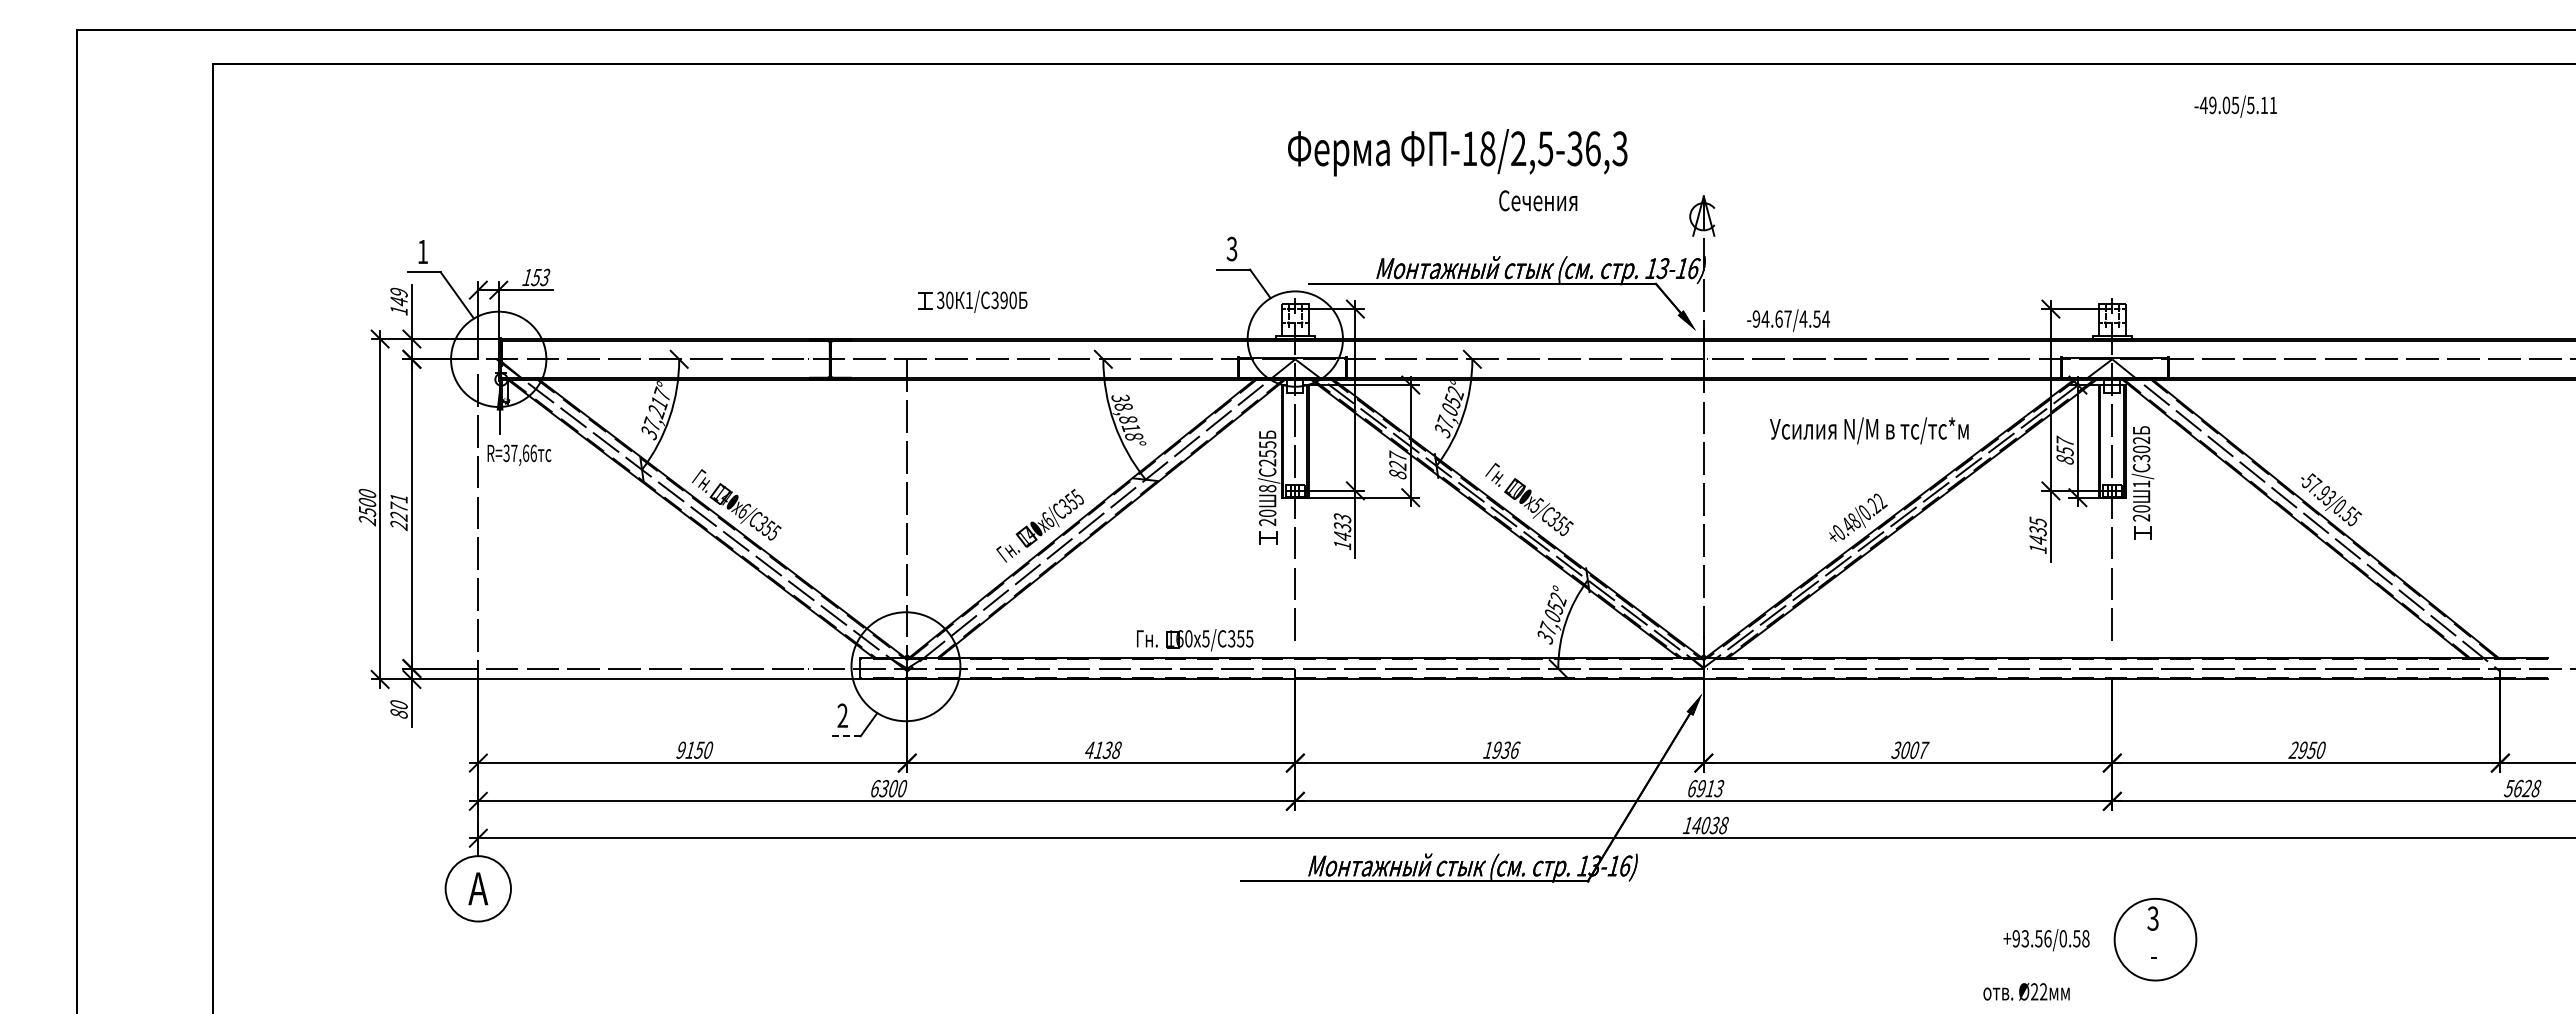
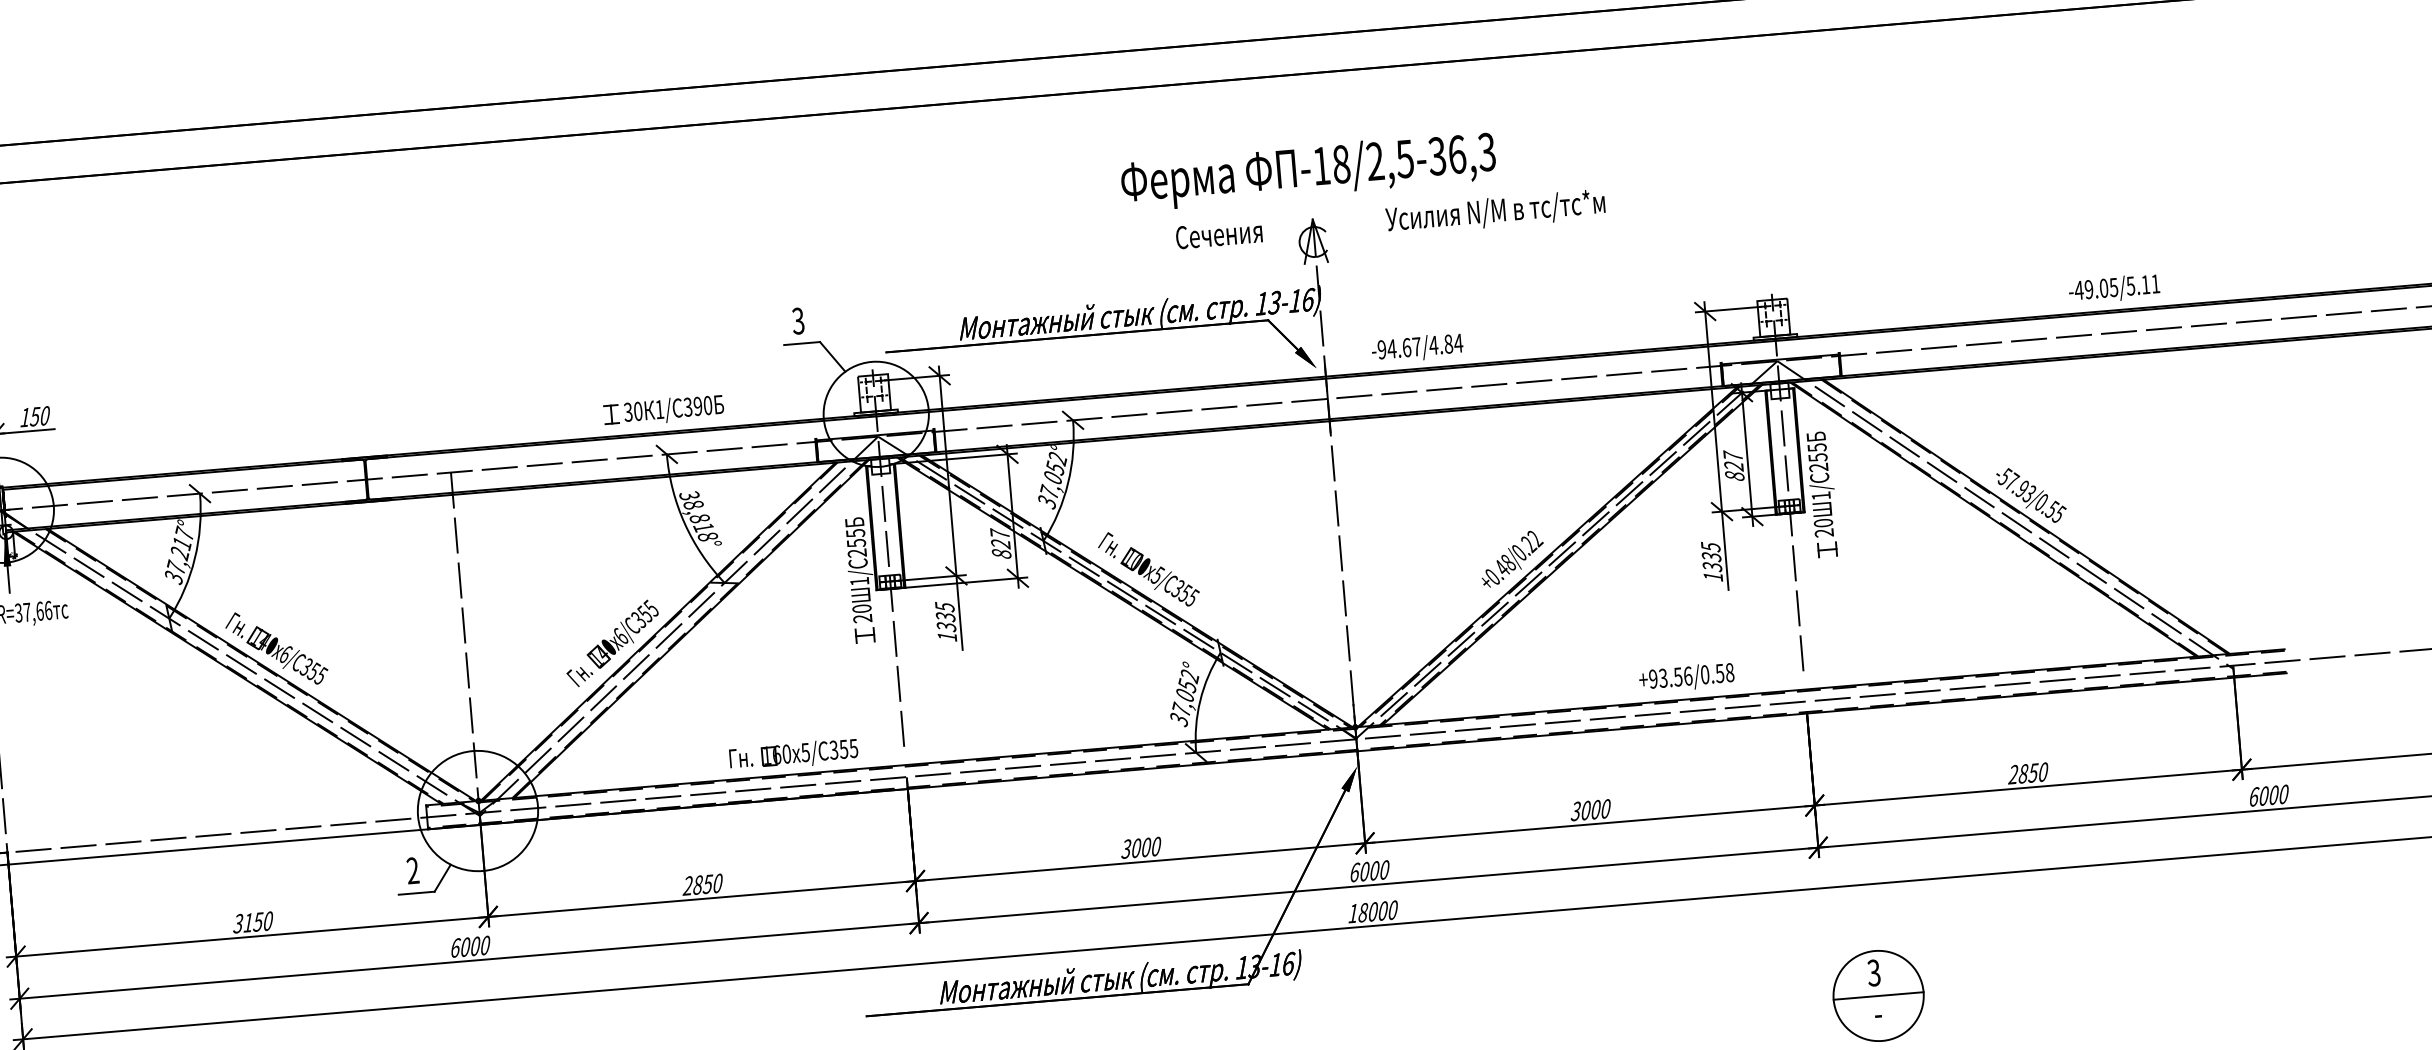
text: (2235, 106) -> (2114, 288), moved
text: (1457, 152) -> (1308, 171), moved
text: (1538, 200) -> (1219, 234), moved
text: (545, 277) -> (45, 415), 153 -> 150
part: (972, 301) -> (663, 410), moved
text: (1816, 318) -> (1448, 343), -94.67/4.54 -> -94.67/4.84
text: (1869, 430) -> (1495, 212), moved
text: (2141, 449) -> (1817, 457), 302 -> 255
text: (2064, 450) -> (1733, 465), 857 -> 827
text: (1267, 488) -> (859, 581), 8/ -> 1/
text: (1342, 526) -> (945, 616), 1433 -> 1335
text: (2037, 540) -> (1711, 567), 1435 -> 1335
line: (843, 736) -> (415, 893), dashed -> solid
text: (681, 749) -> (238, 922), 9150 -> 3150
text: (1102, 749) -> (701, 883), 4138 -> 2850
text: (1501, 749) -> (1141, 847), 1936 -> 3000
text: (2302, 749) -> (2022, 773), 2950 -> 2850
text: (1924, 750) -> (1606, 809), 3007 -> 3000
text: (884, 788) -> (465, 947), 6300 -> 6000
text: (1710, 788) -> (1374, 870), 6913 -> 6000
text: (2522, 788) -> (2268, 795), 5628 -> 6000
text: (1710, 825) -> (1378, 911), 14038 -> 18000
line: (2155, 939) -> (1878, 995), added
text: (2046, 940) -> (1686, 678), moved

